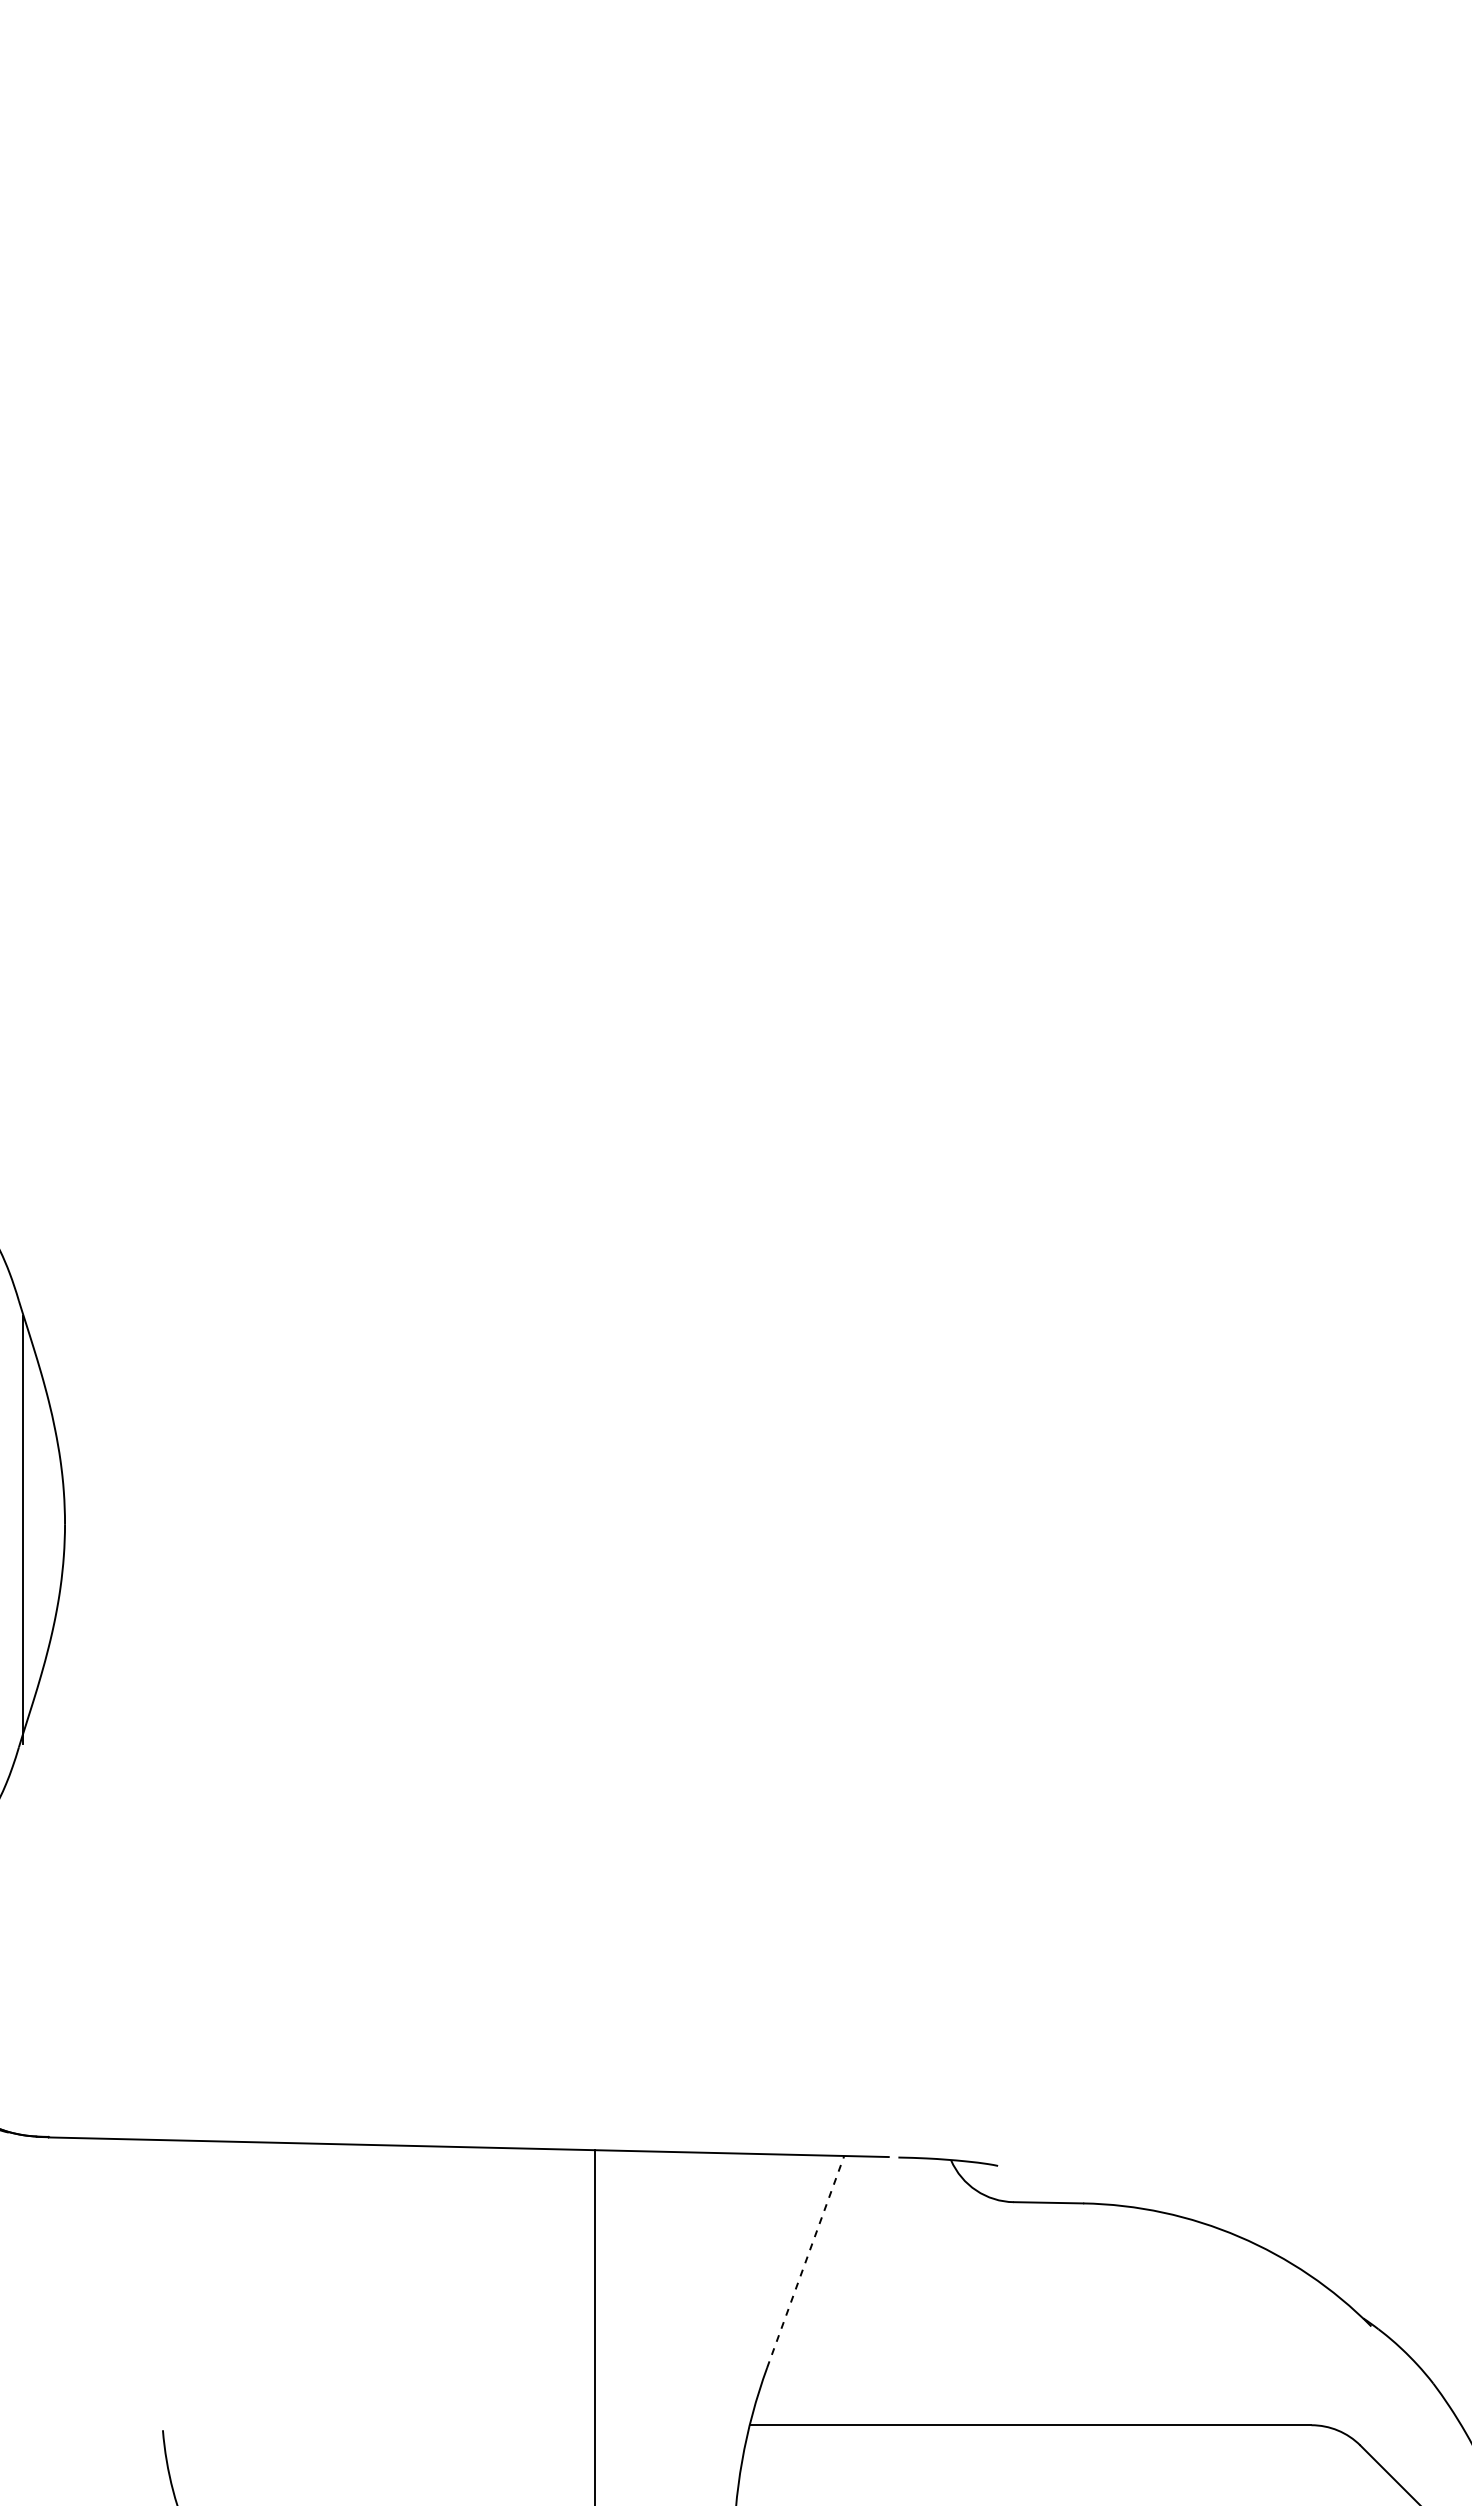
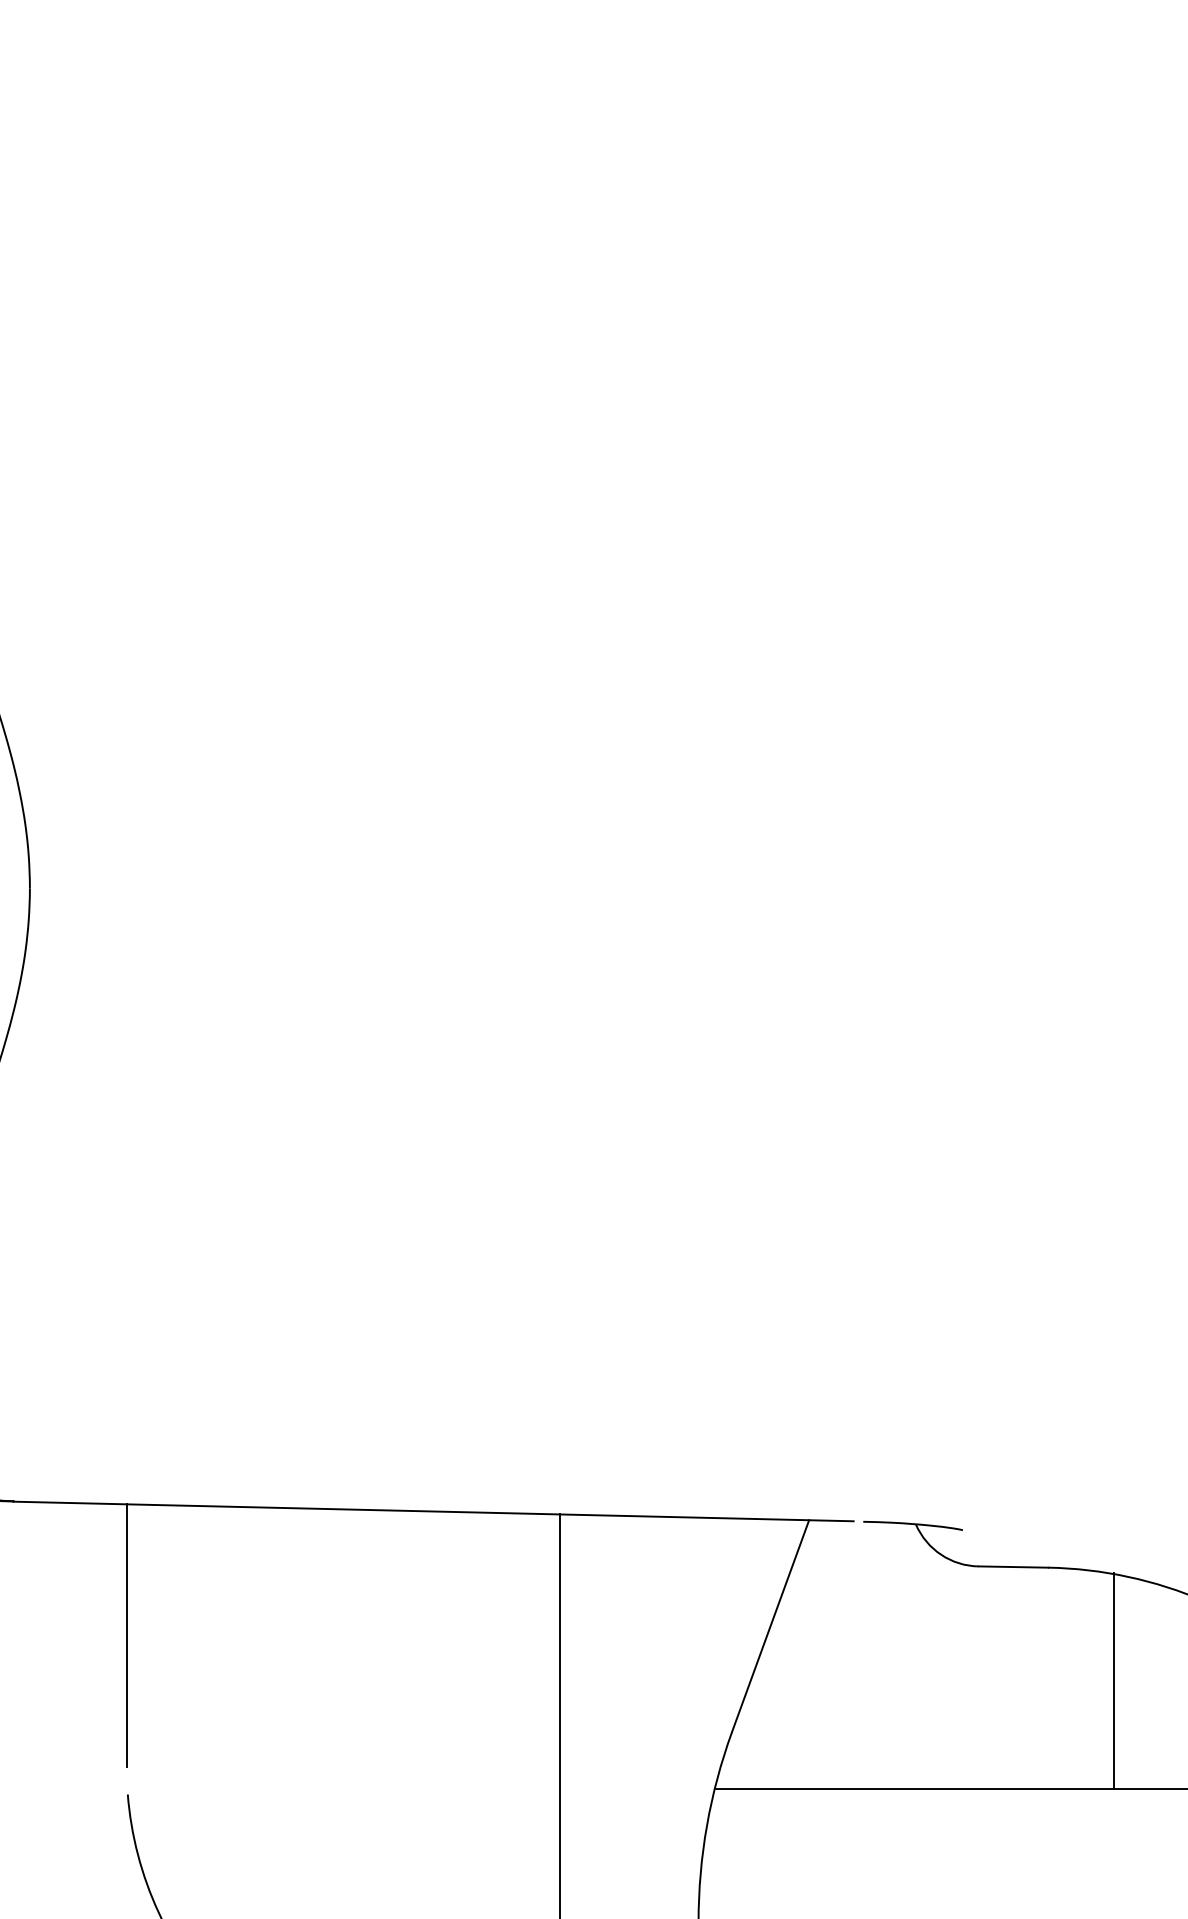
line: (805, 2261) -> (770, 1625), dashed -> solid
line: (161, 2271) -> (126, 1635), added
line: (1148, 2316) -> (1113, 1680), added

